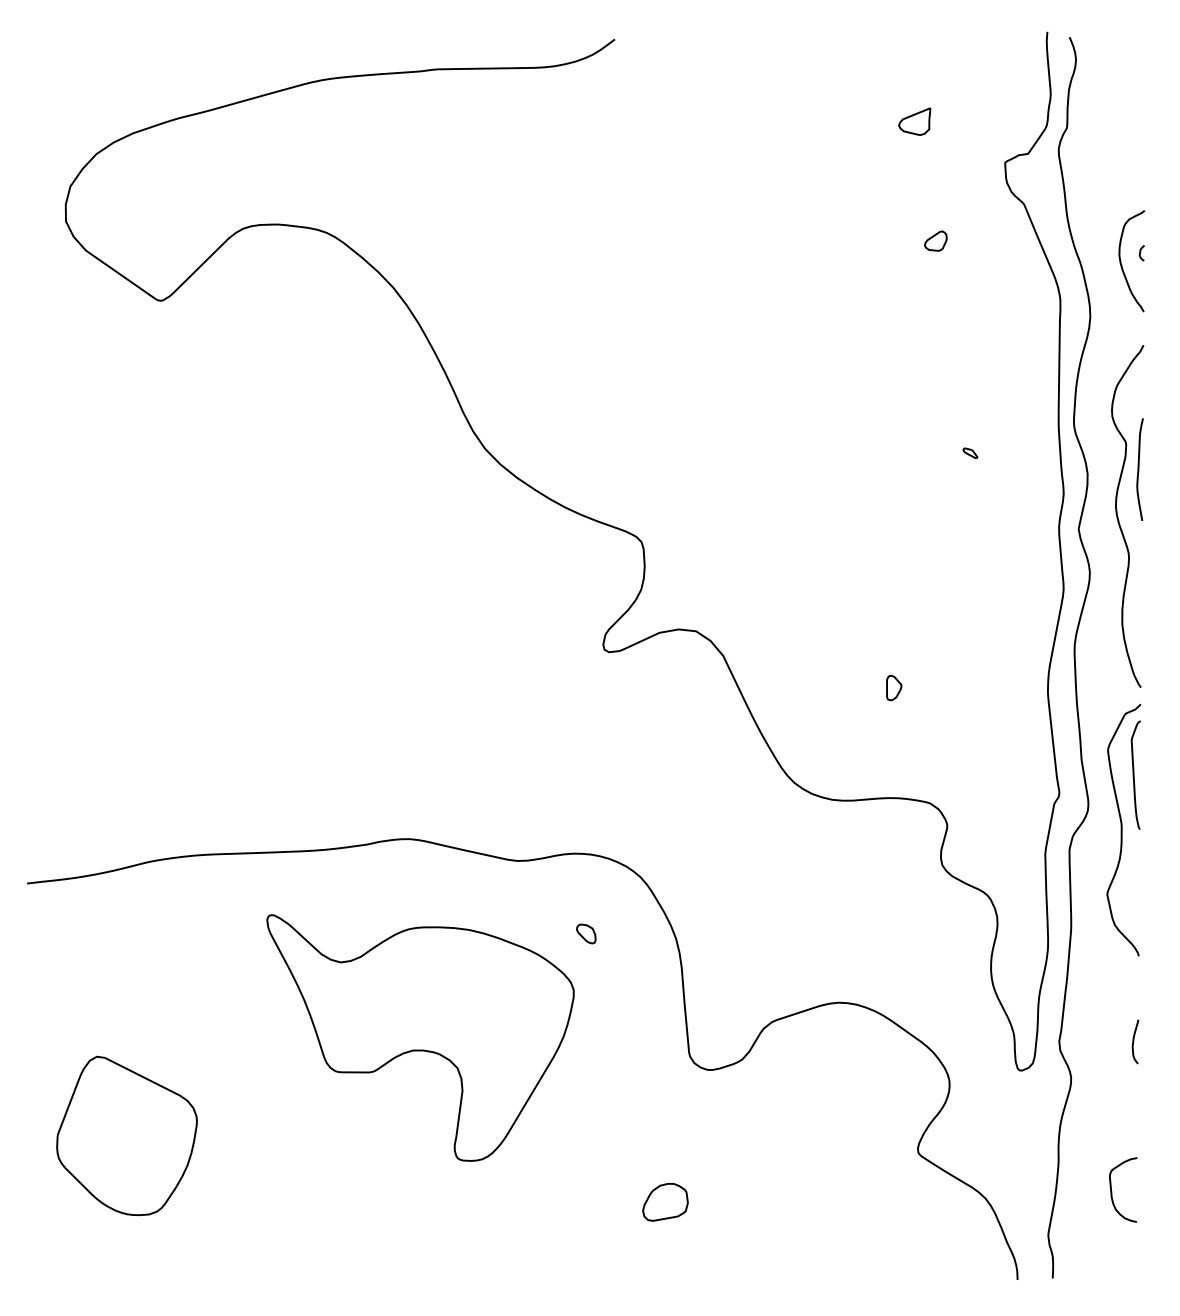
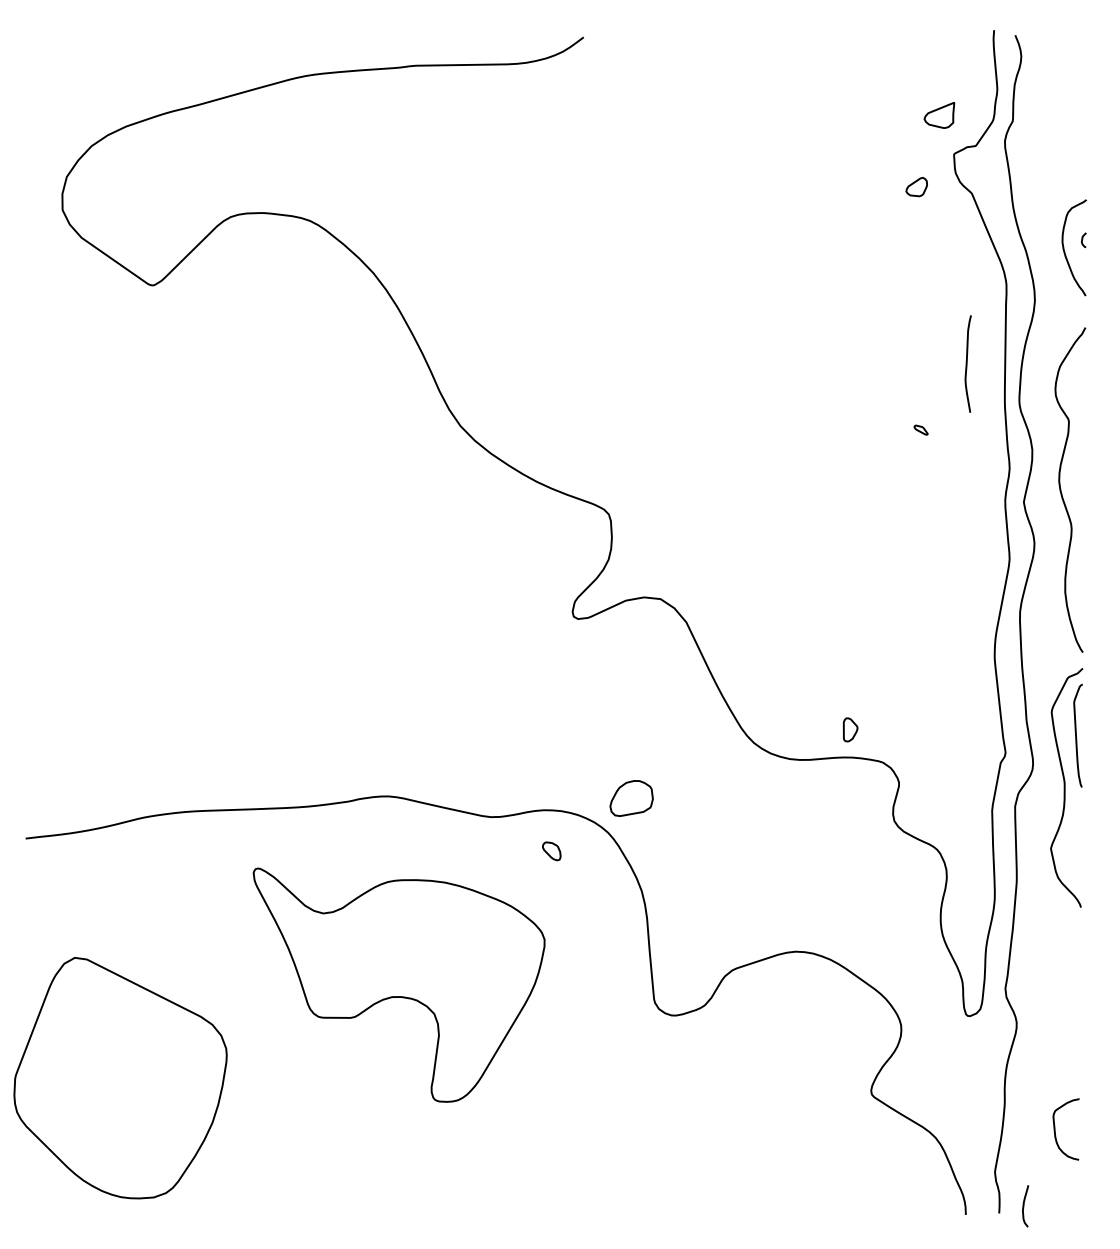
part: (914, 121) -> (939, 115), moved
part: (935, 240) -> (916, 186), moved
curve: (1139, 469) -> (967, 363), moved
part: (894, 688) -> (850, 730), moved
part: (586, 933) -> (551, 850), moved
curve: (1134, 1041) -> (1024, 1205), moved
part: (126, 1135) -> (120, 1077), size x1.6
part: (665, 1201) -> (631, 797), moved

